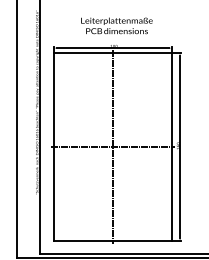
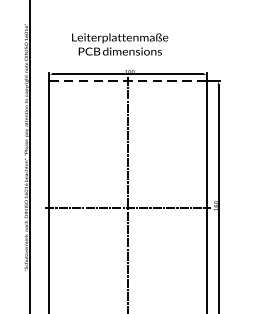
text: (116, 25) -> (119, 43), moved
line: (112, 53) -> (127, 81), solid -> dashed

